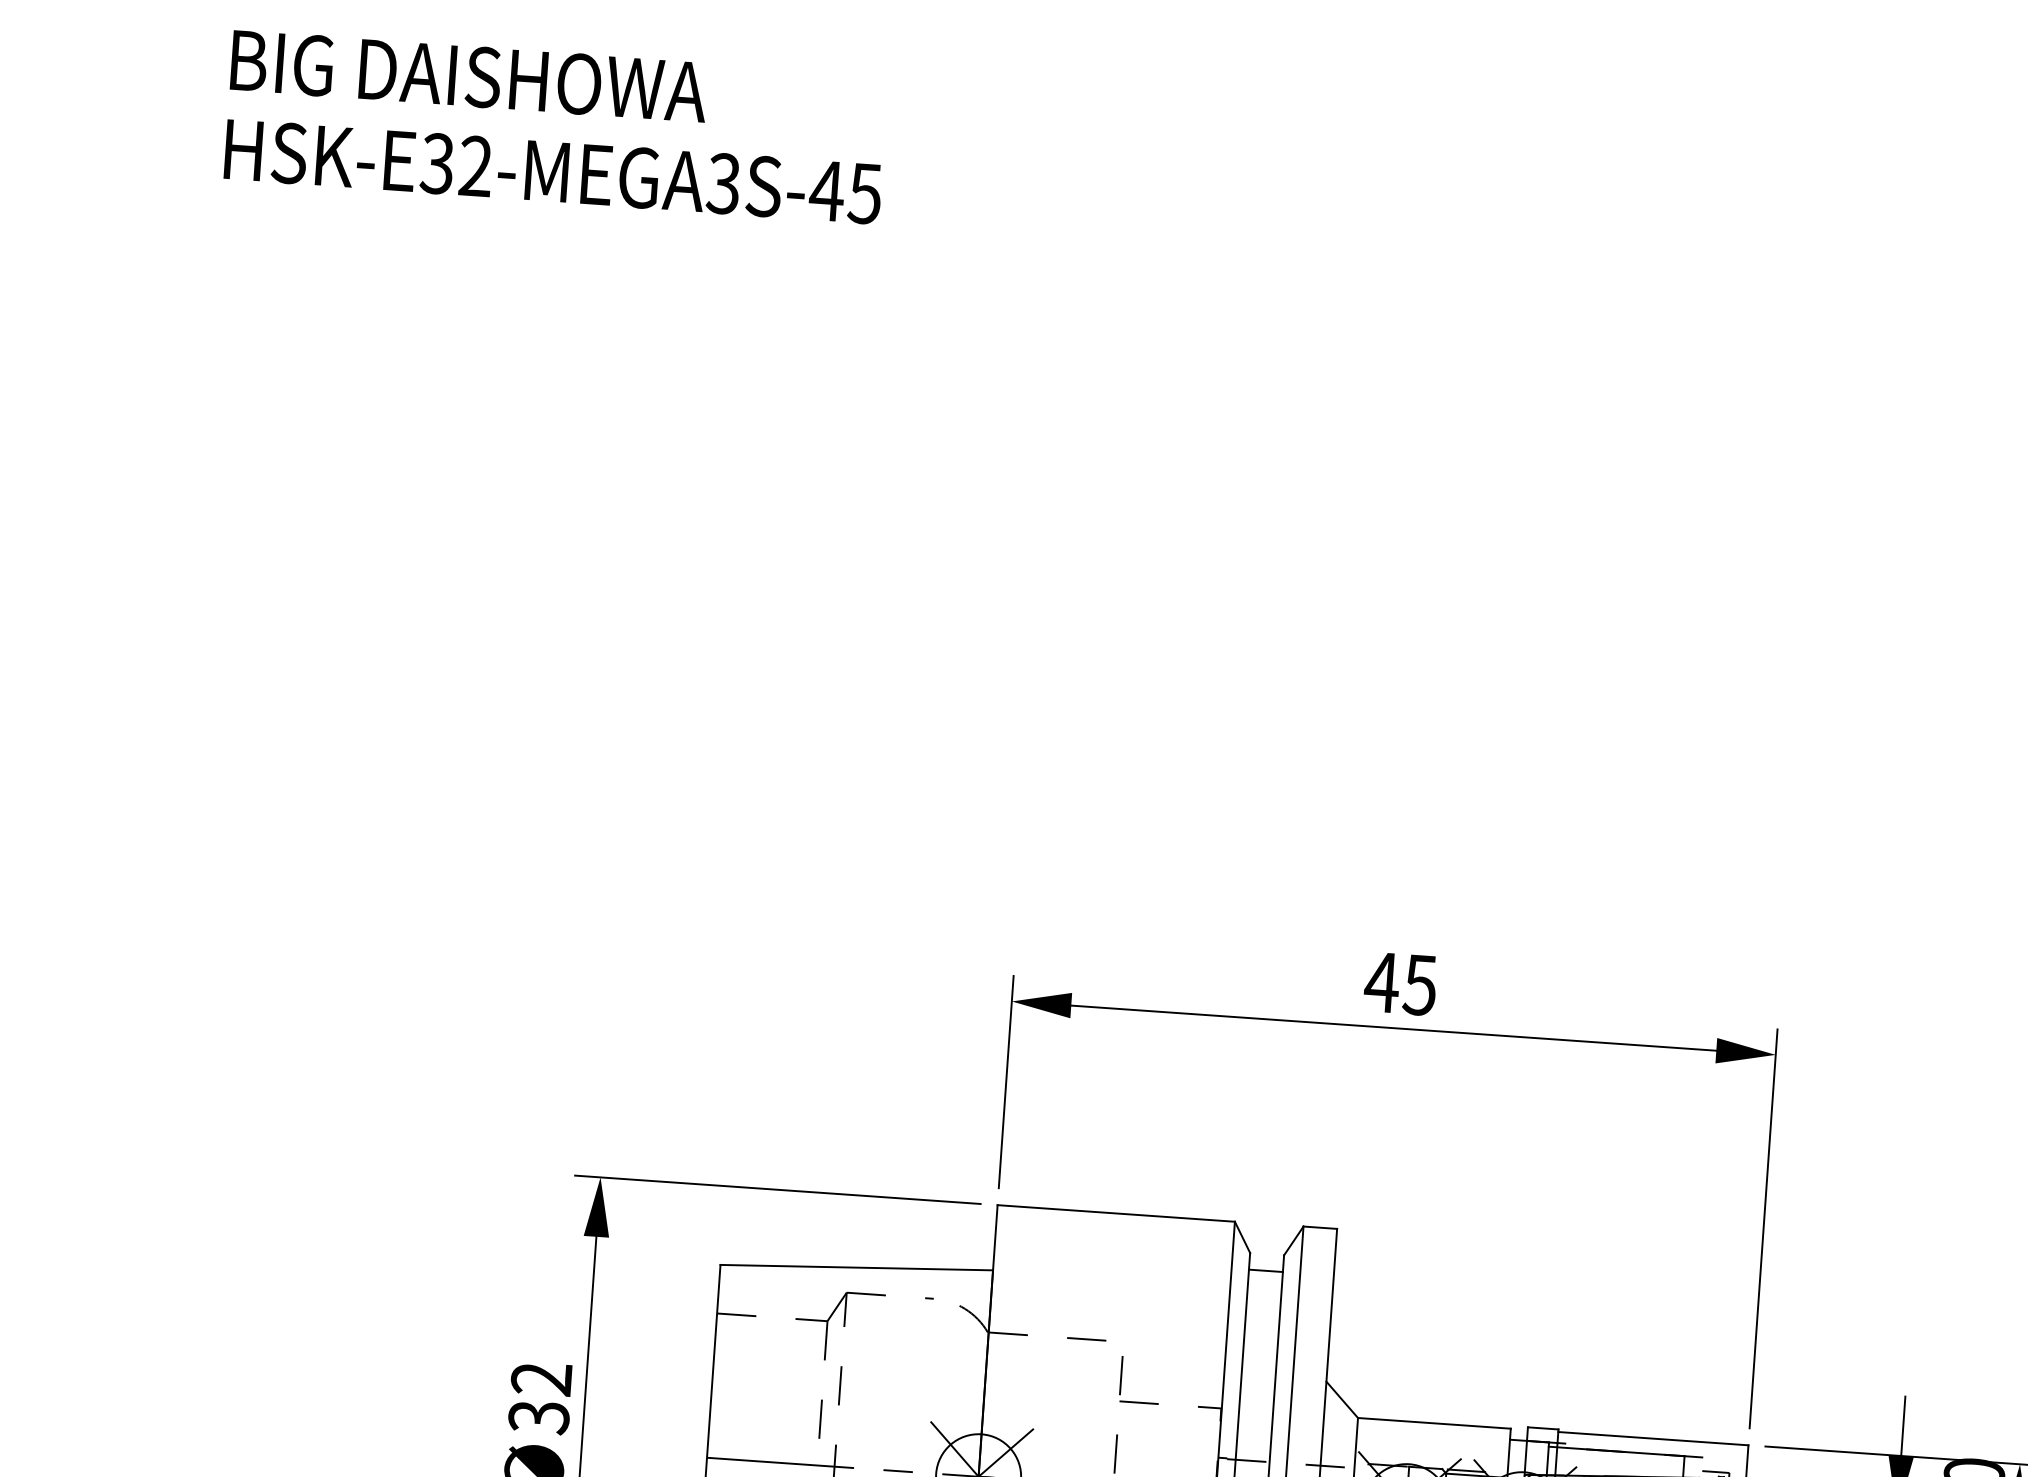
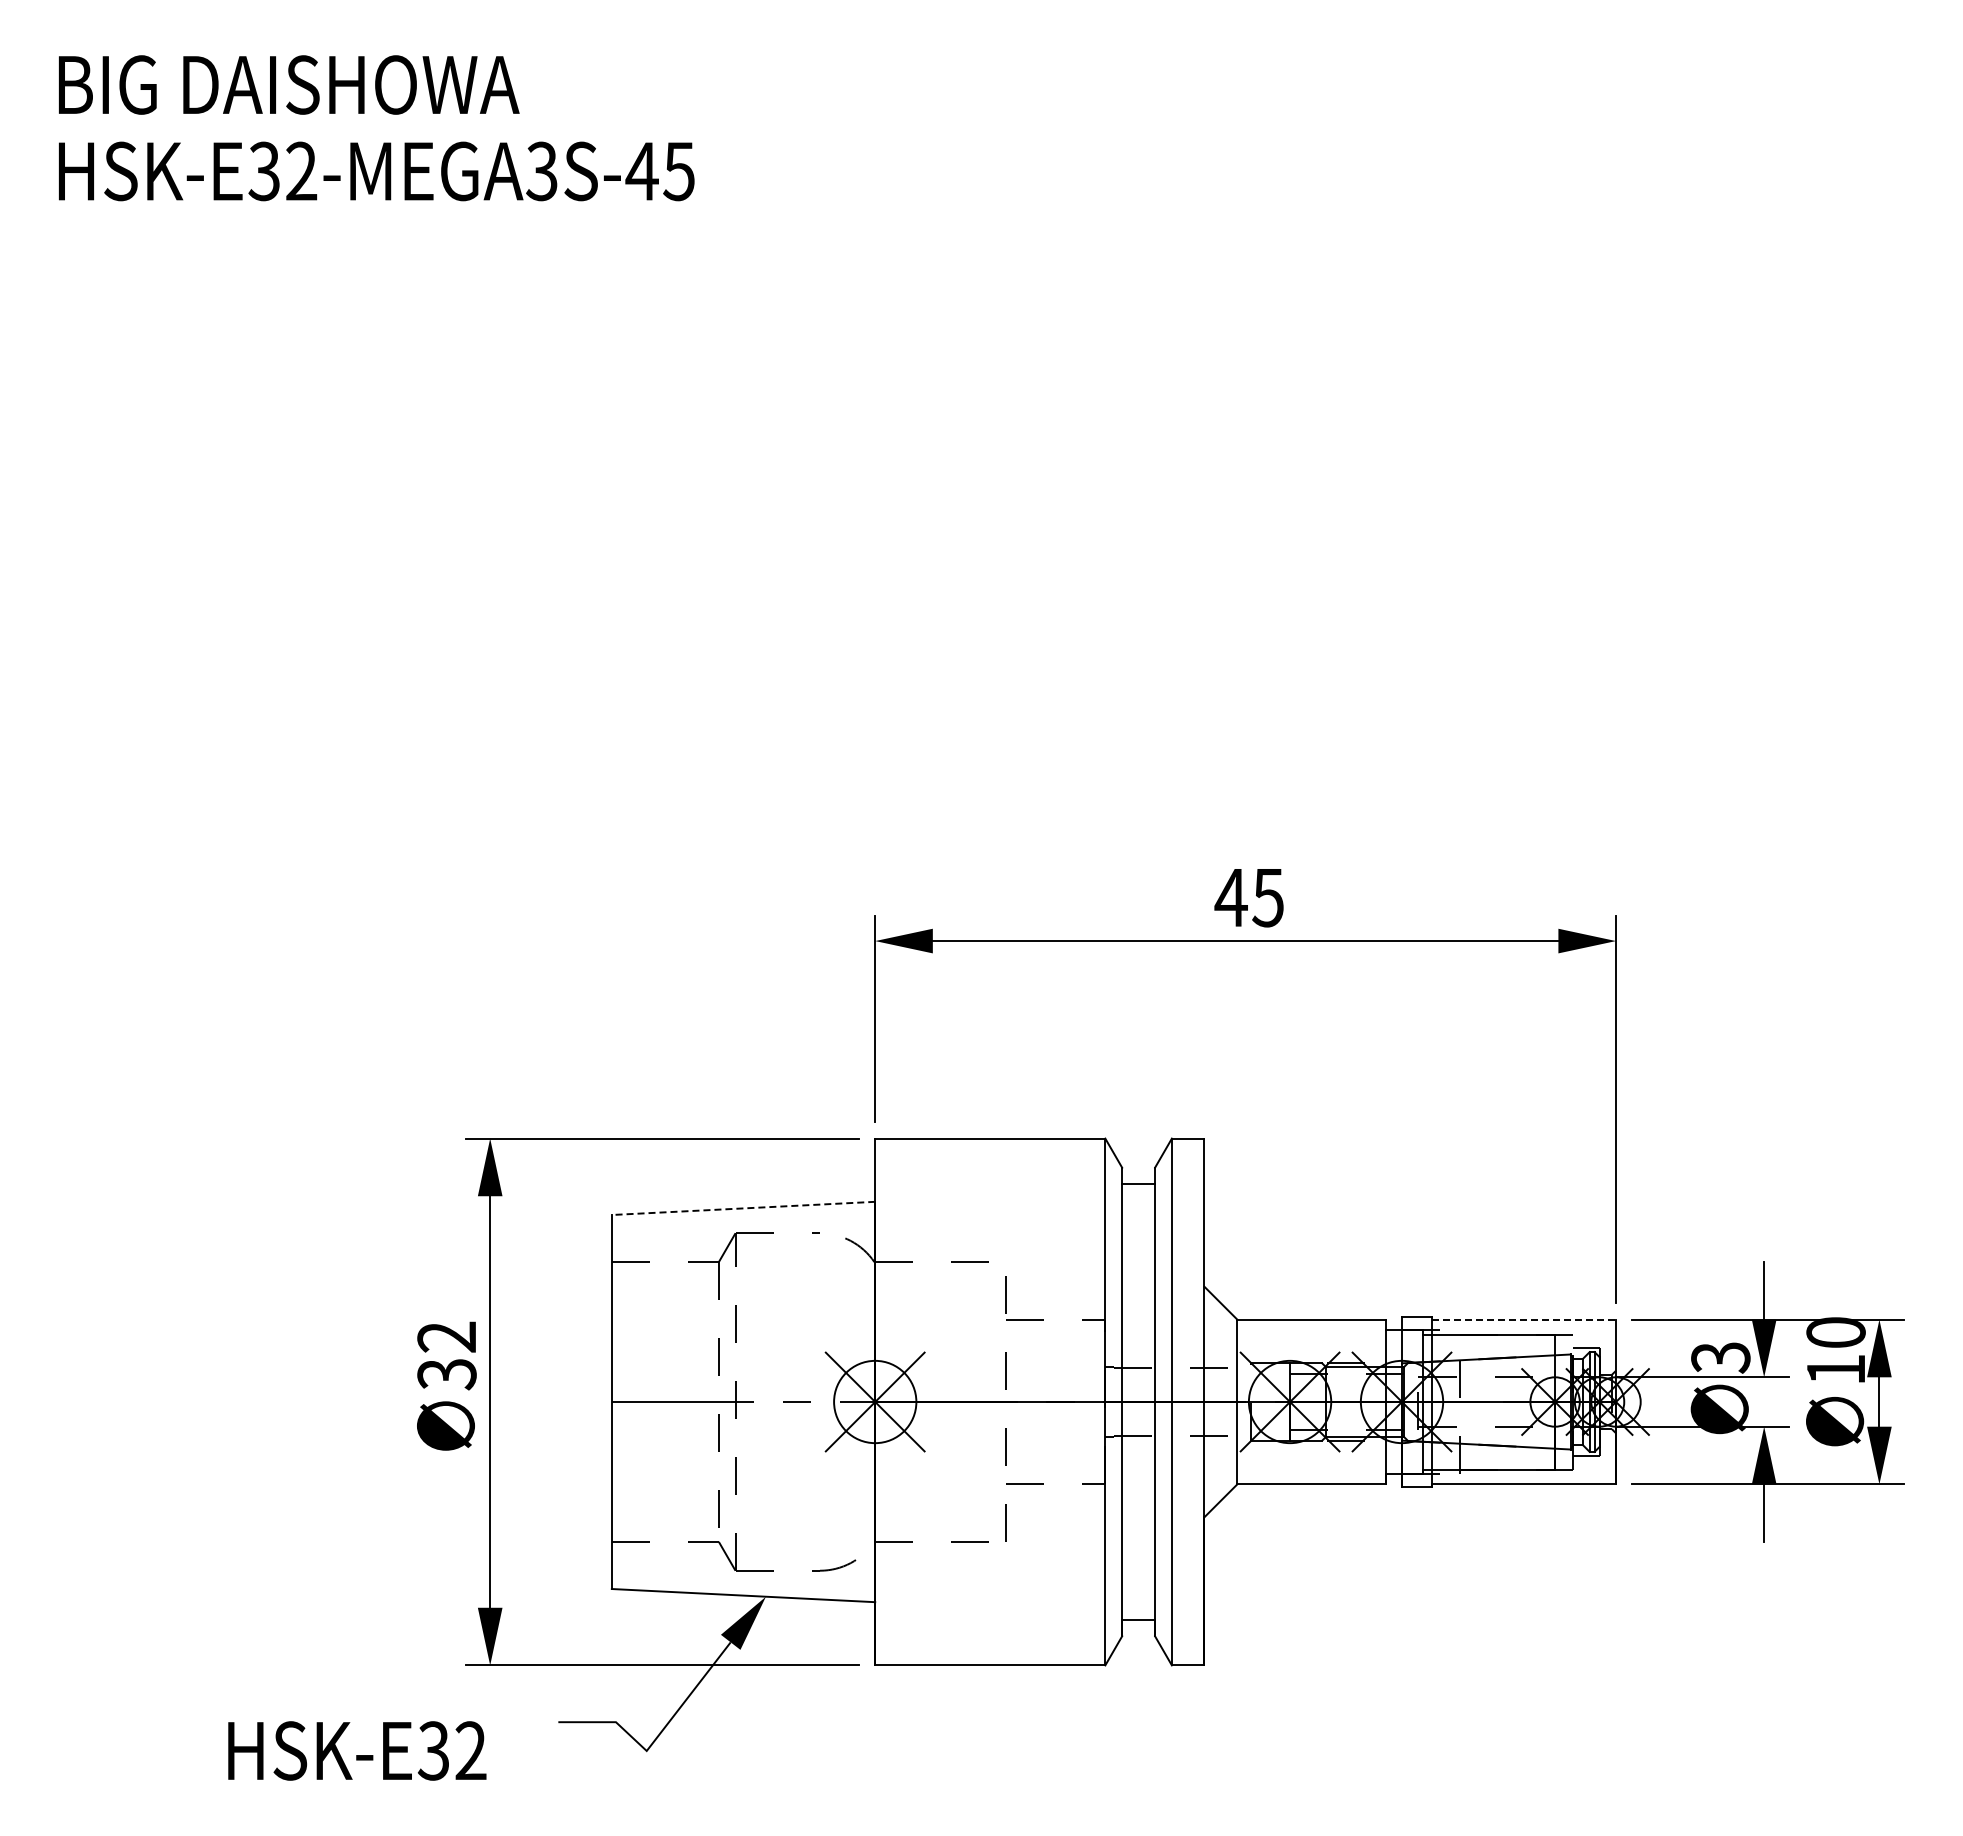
line: (856, 1267) -> (743, 1208), solid -> dashed
line: (1654, 1438) -> (1524, 1319), solid -> dashed

